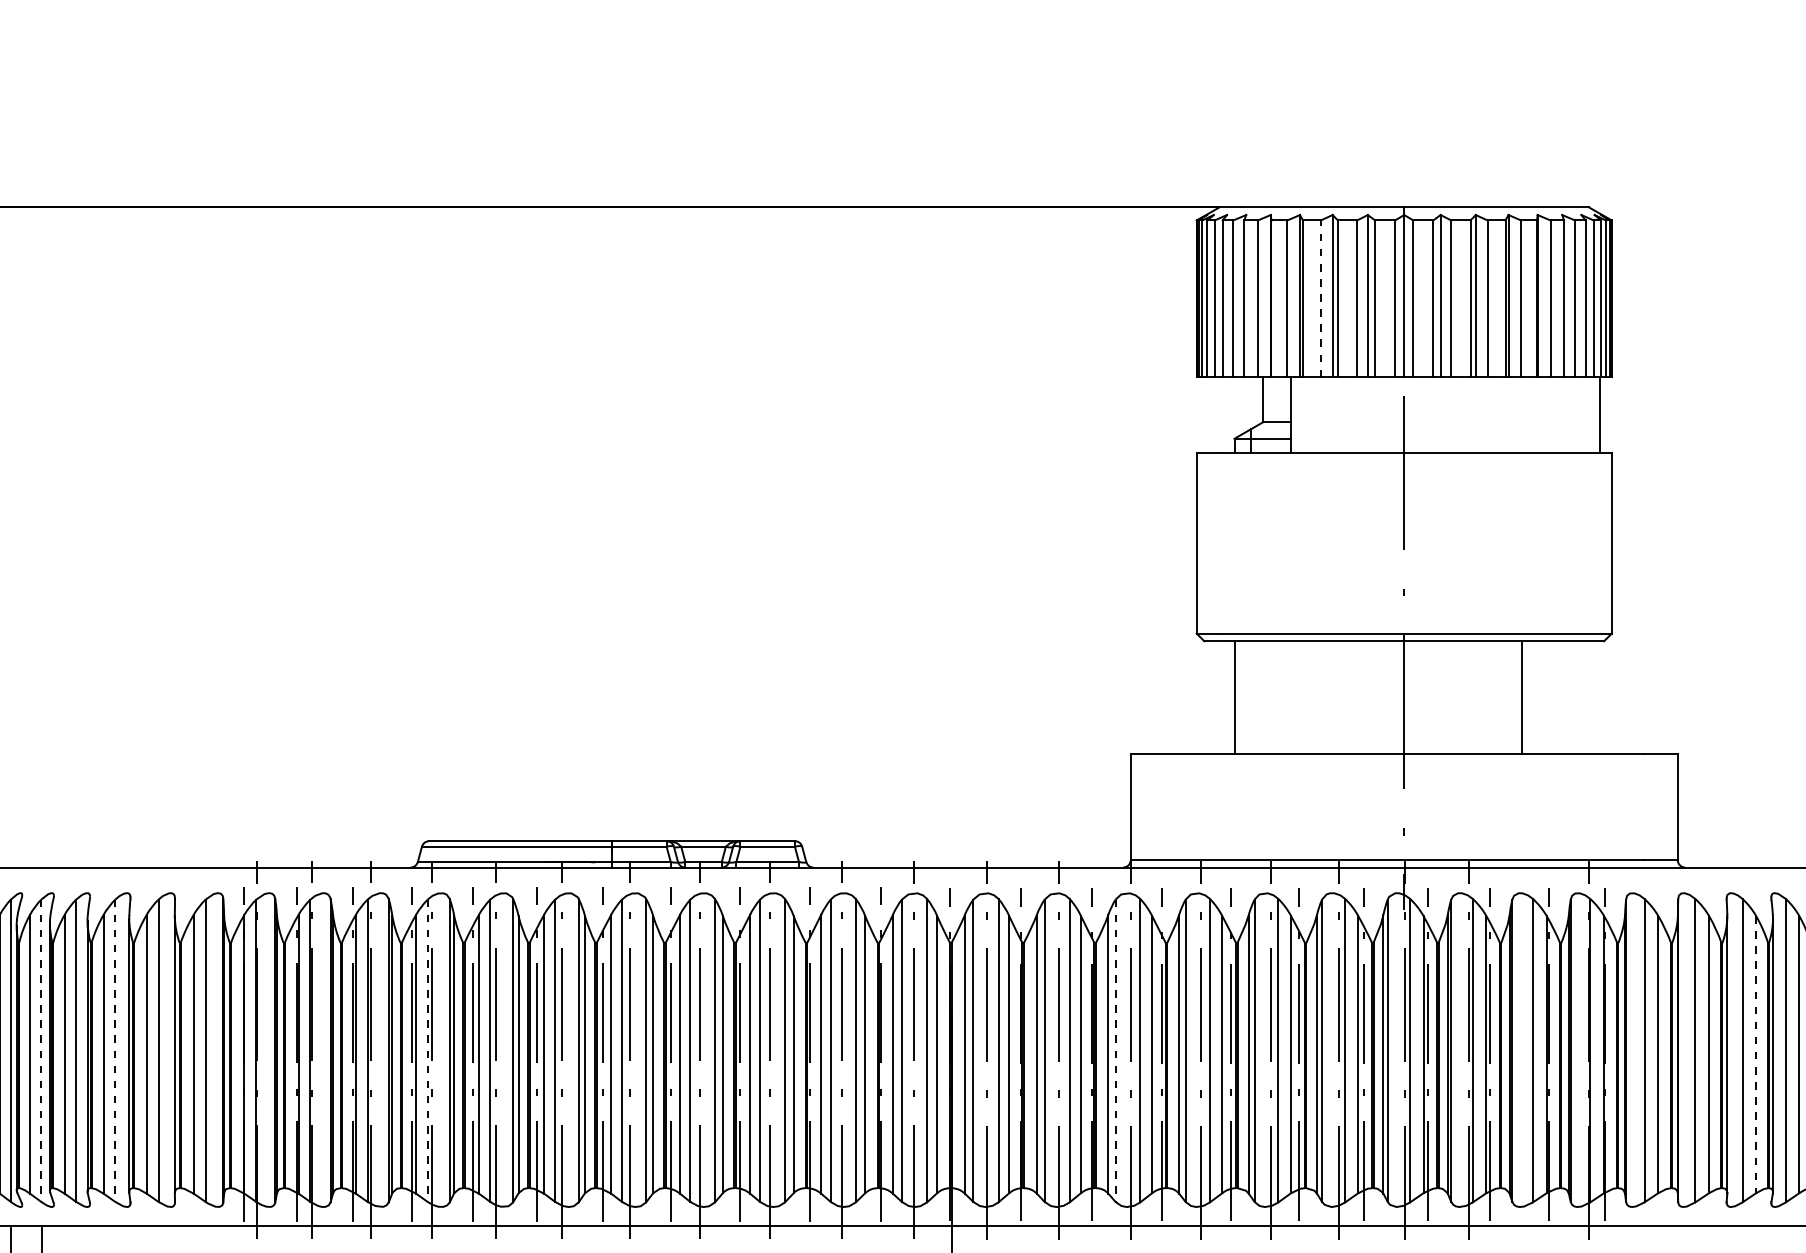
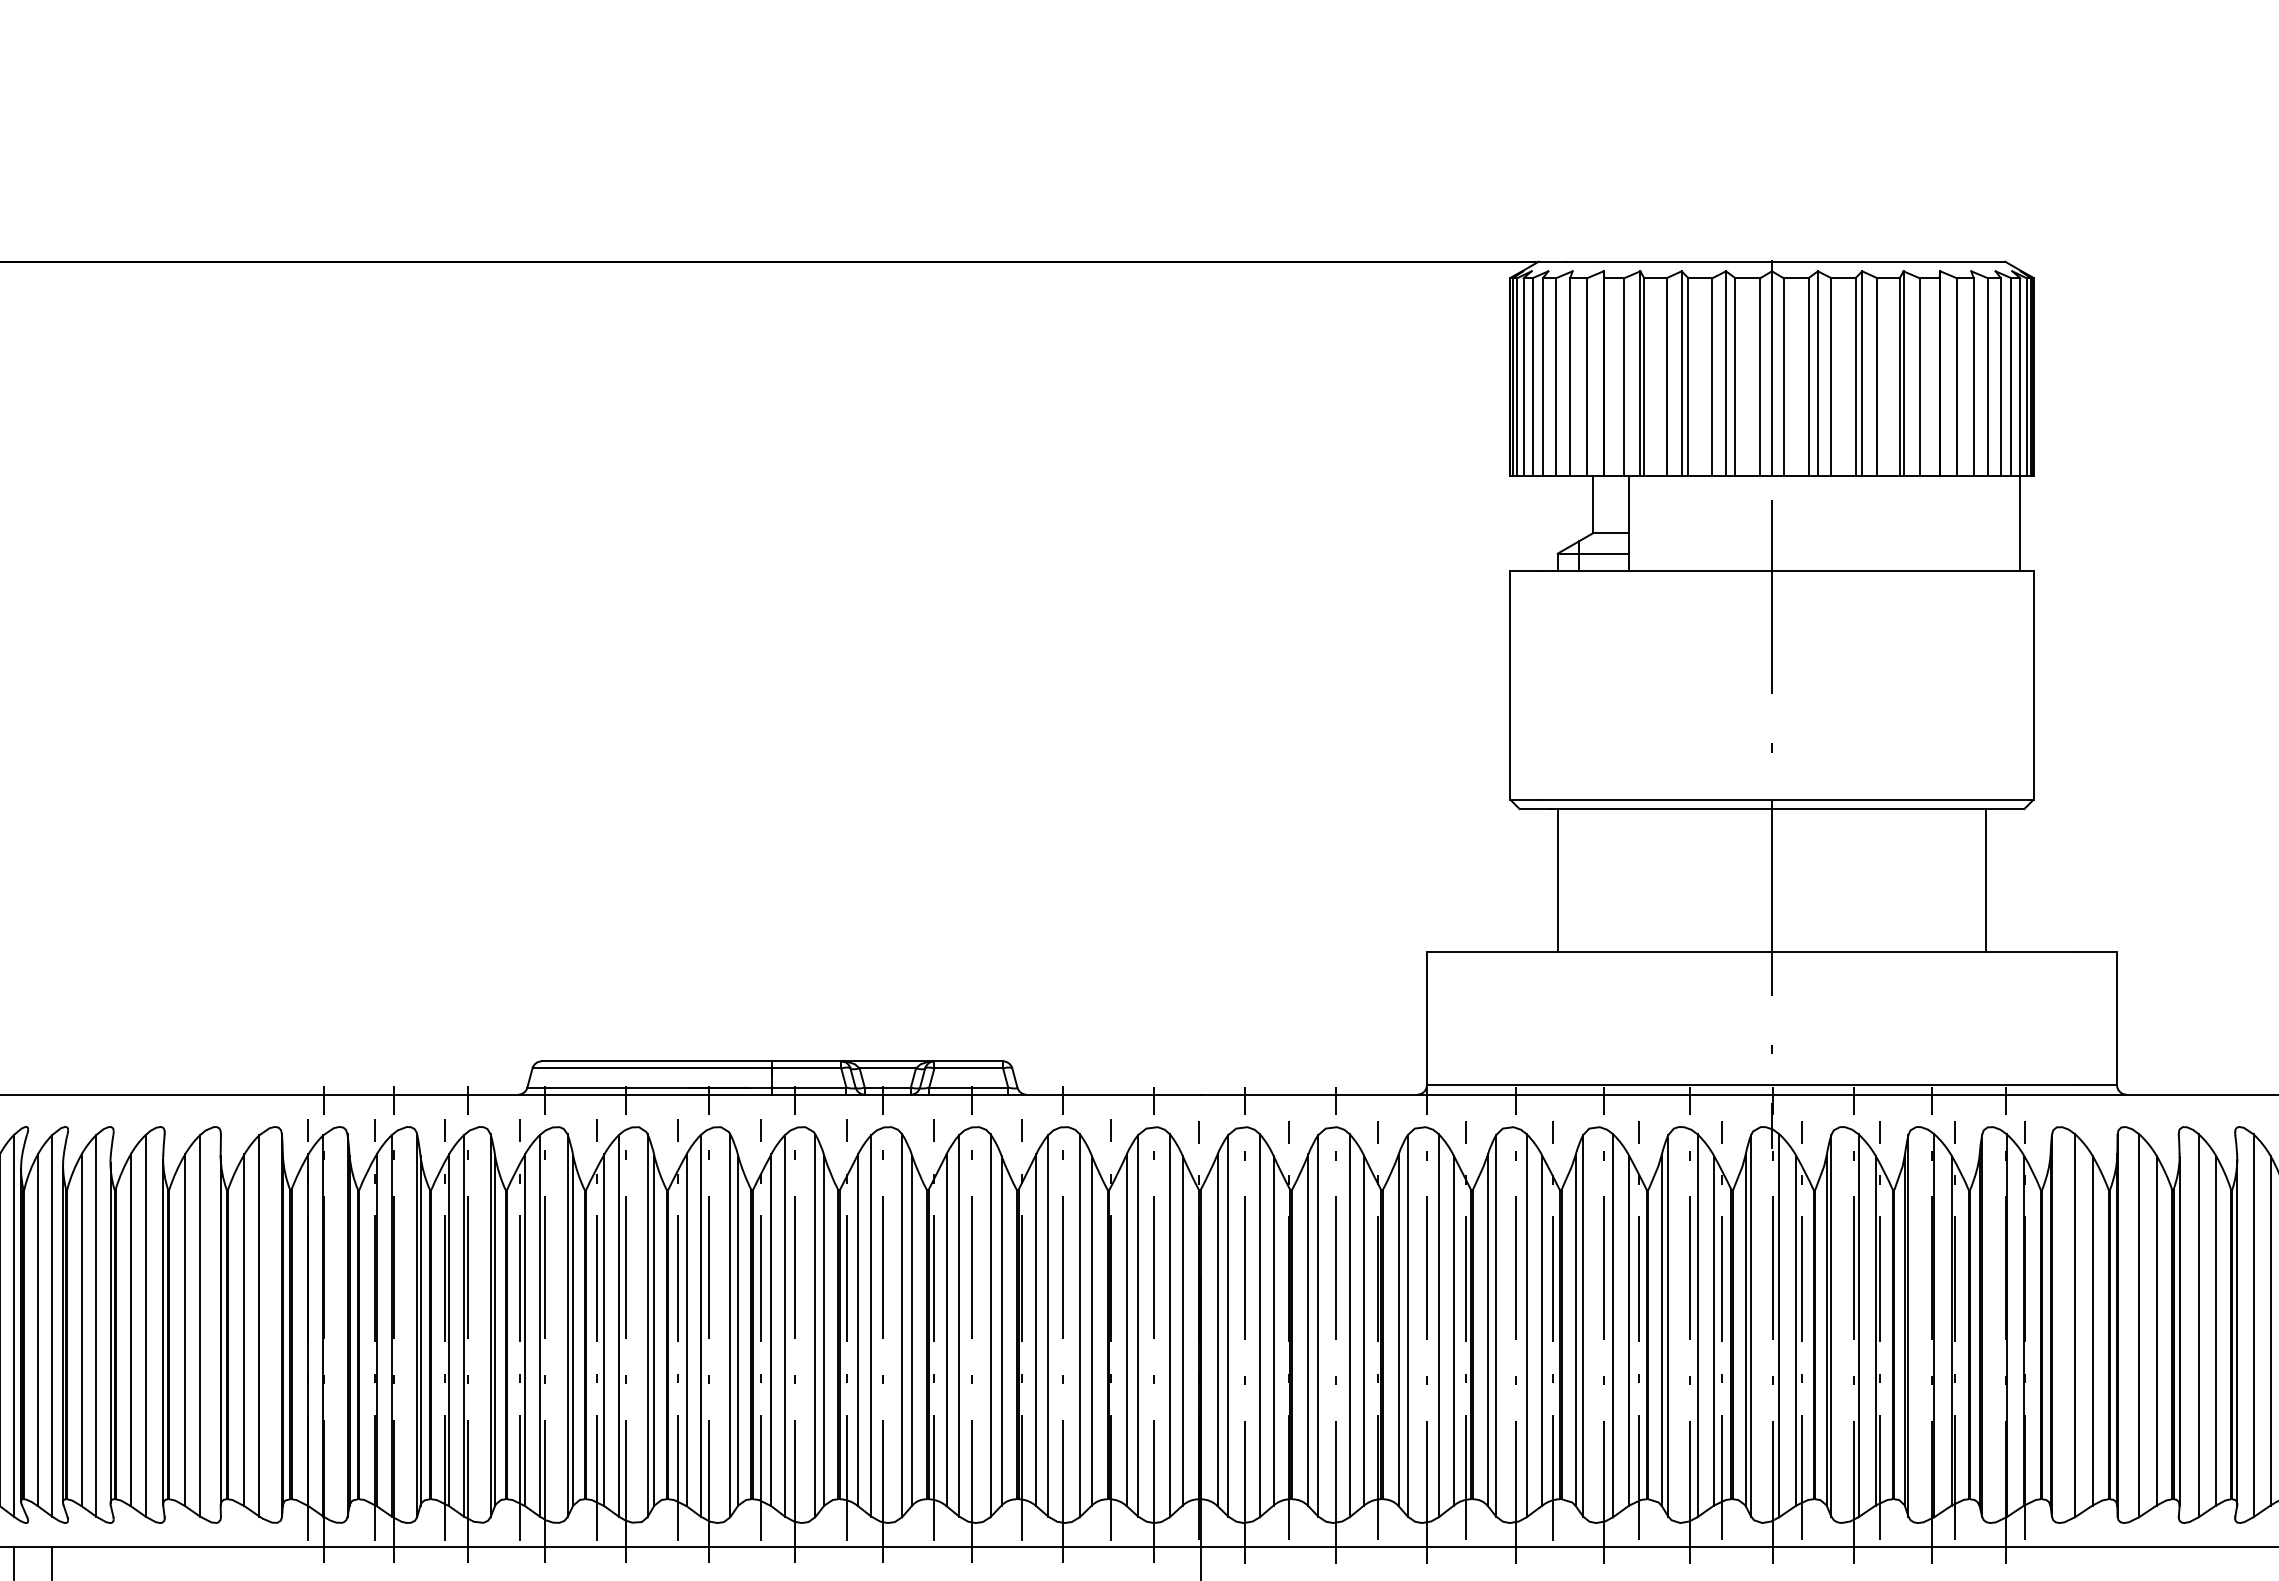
line: (1320, 299) -> (1666, 377), dashed -> solid
line: (1522, 697) -> (1986, 880), moved
line: (41, 1050) -> (52, 1325), dashed -> solid
line: (115, 1050) -> (145, 1325), dashed -> solid
line: (427, 1050) -> (539, 1325), dashed -> solid
line: (1115, 1050) -> (1407, 1325), dashed -> solid
line: (1530, 1050) -> (1931, 1325), added
line: (1756, 1054) -> (2216, 1330), dashed -> solid

